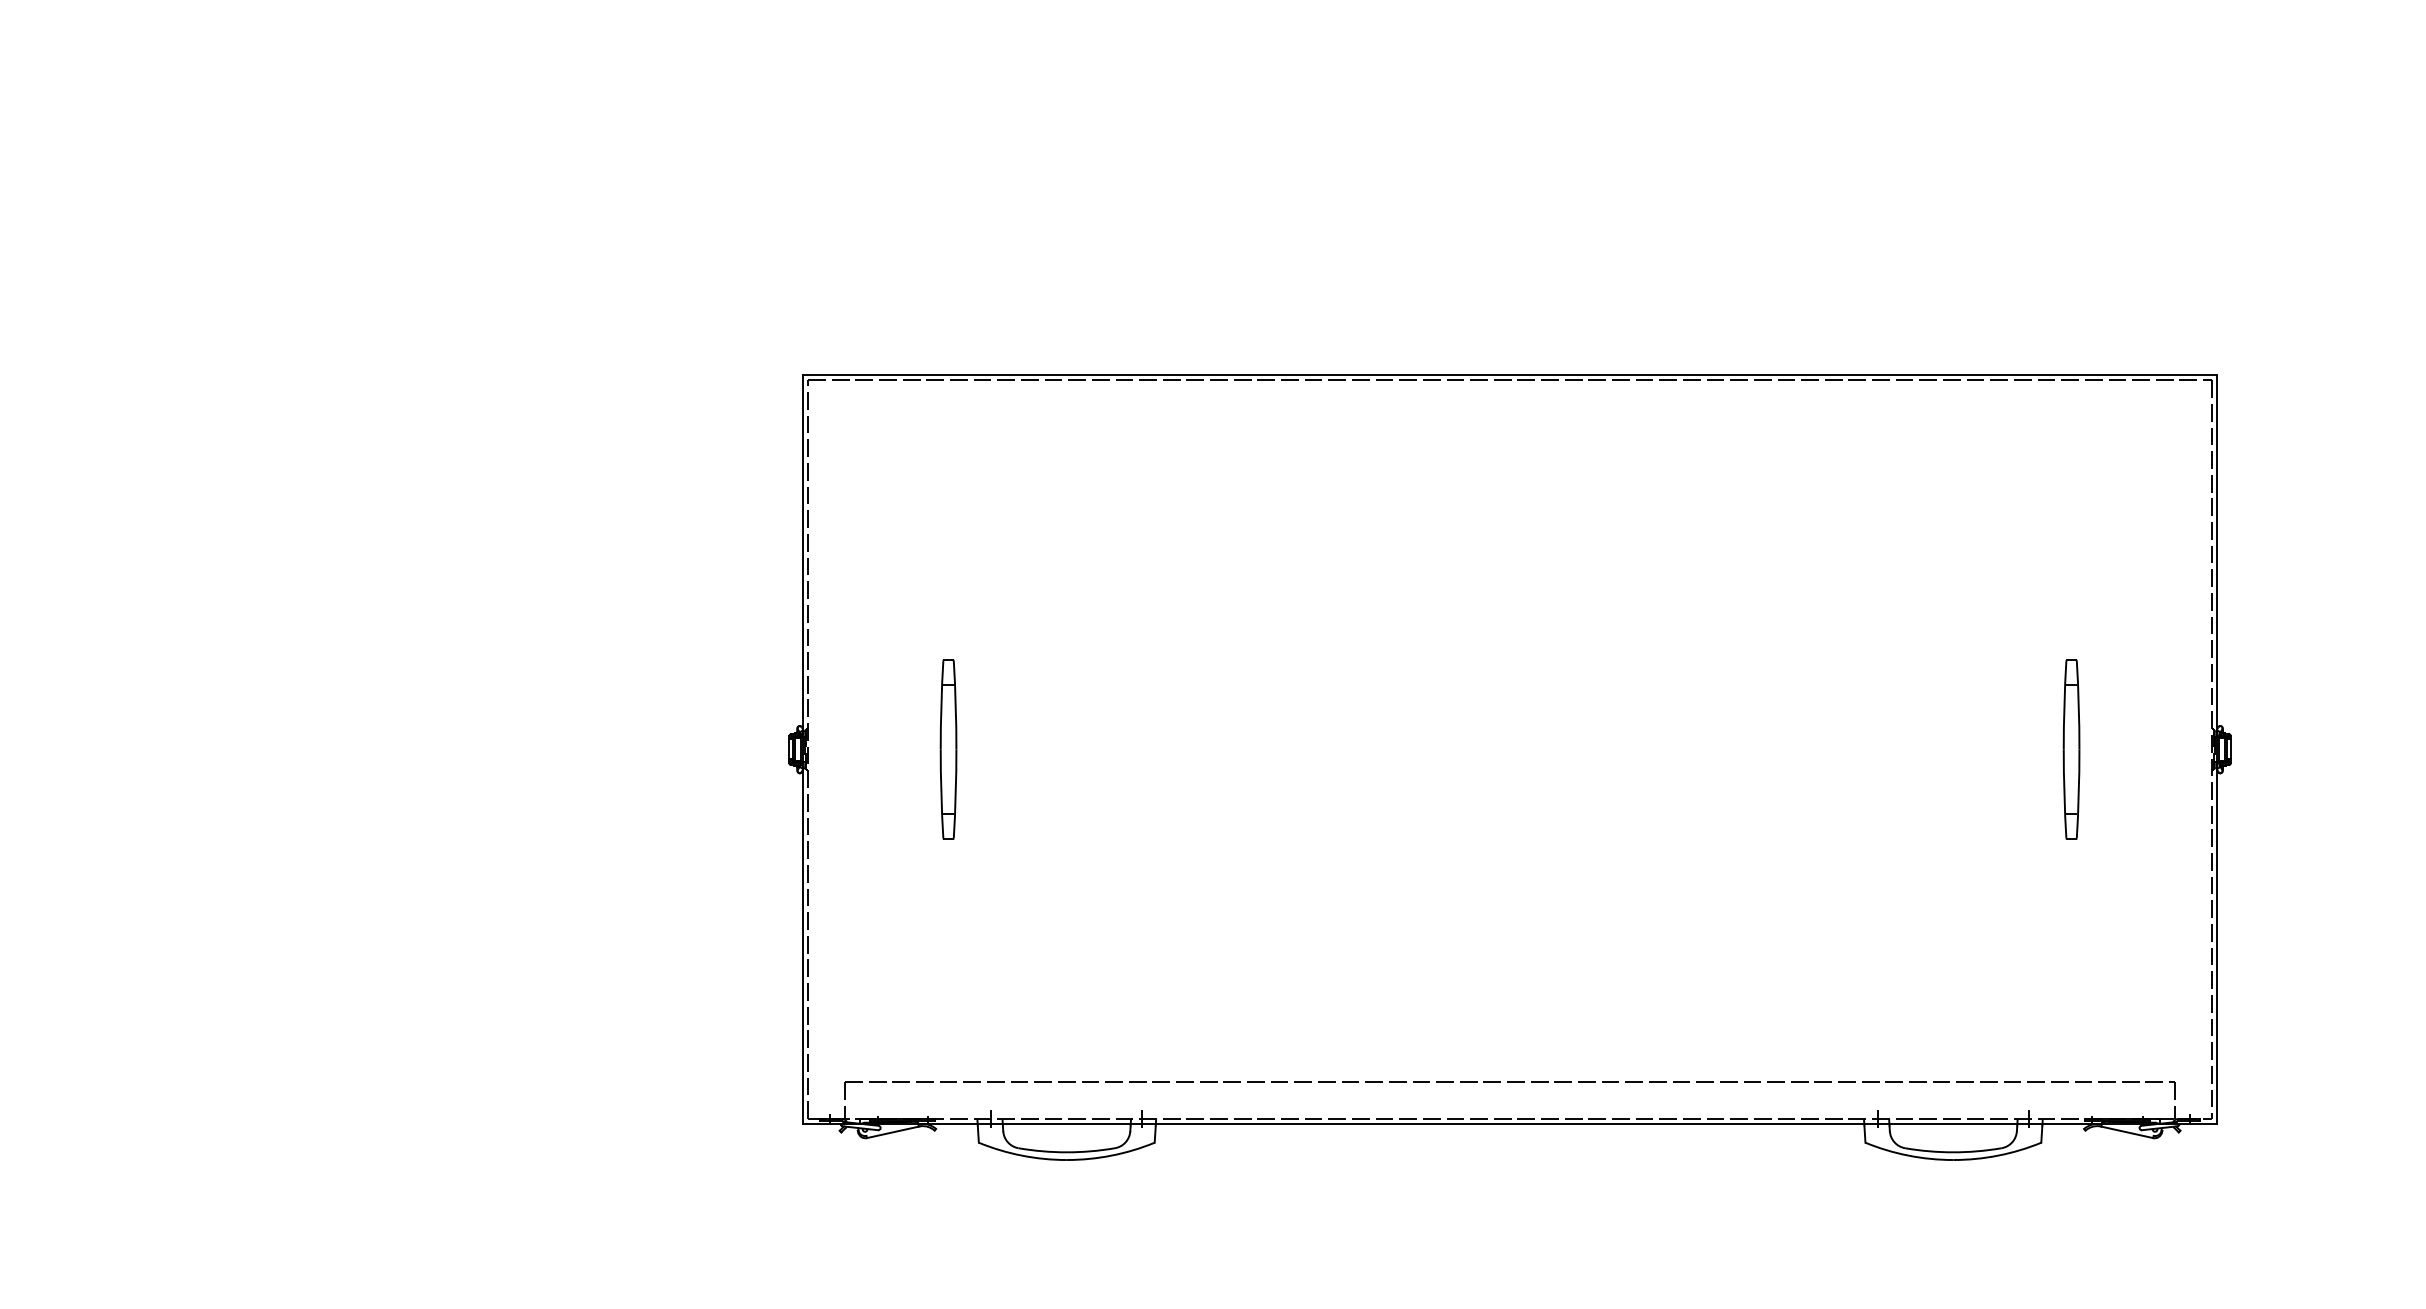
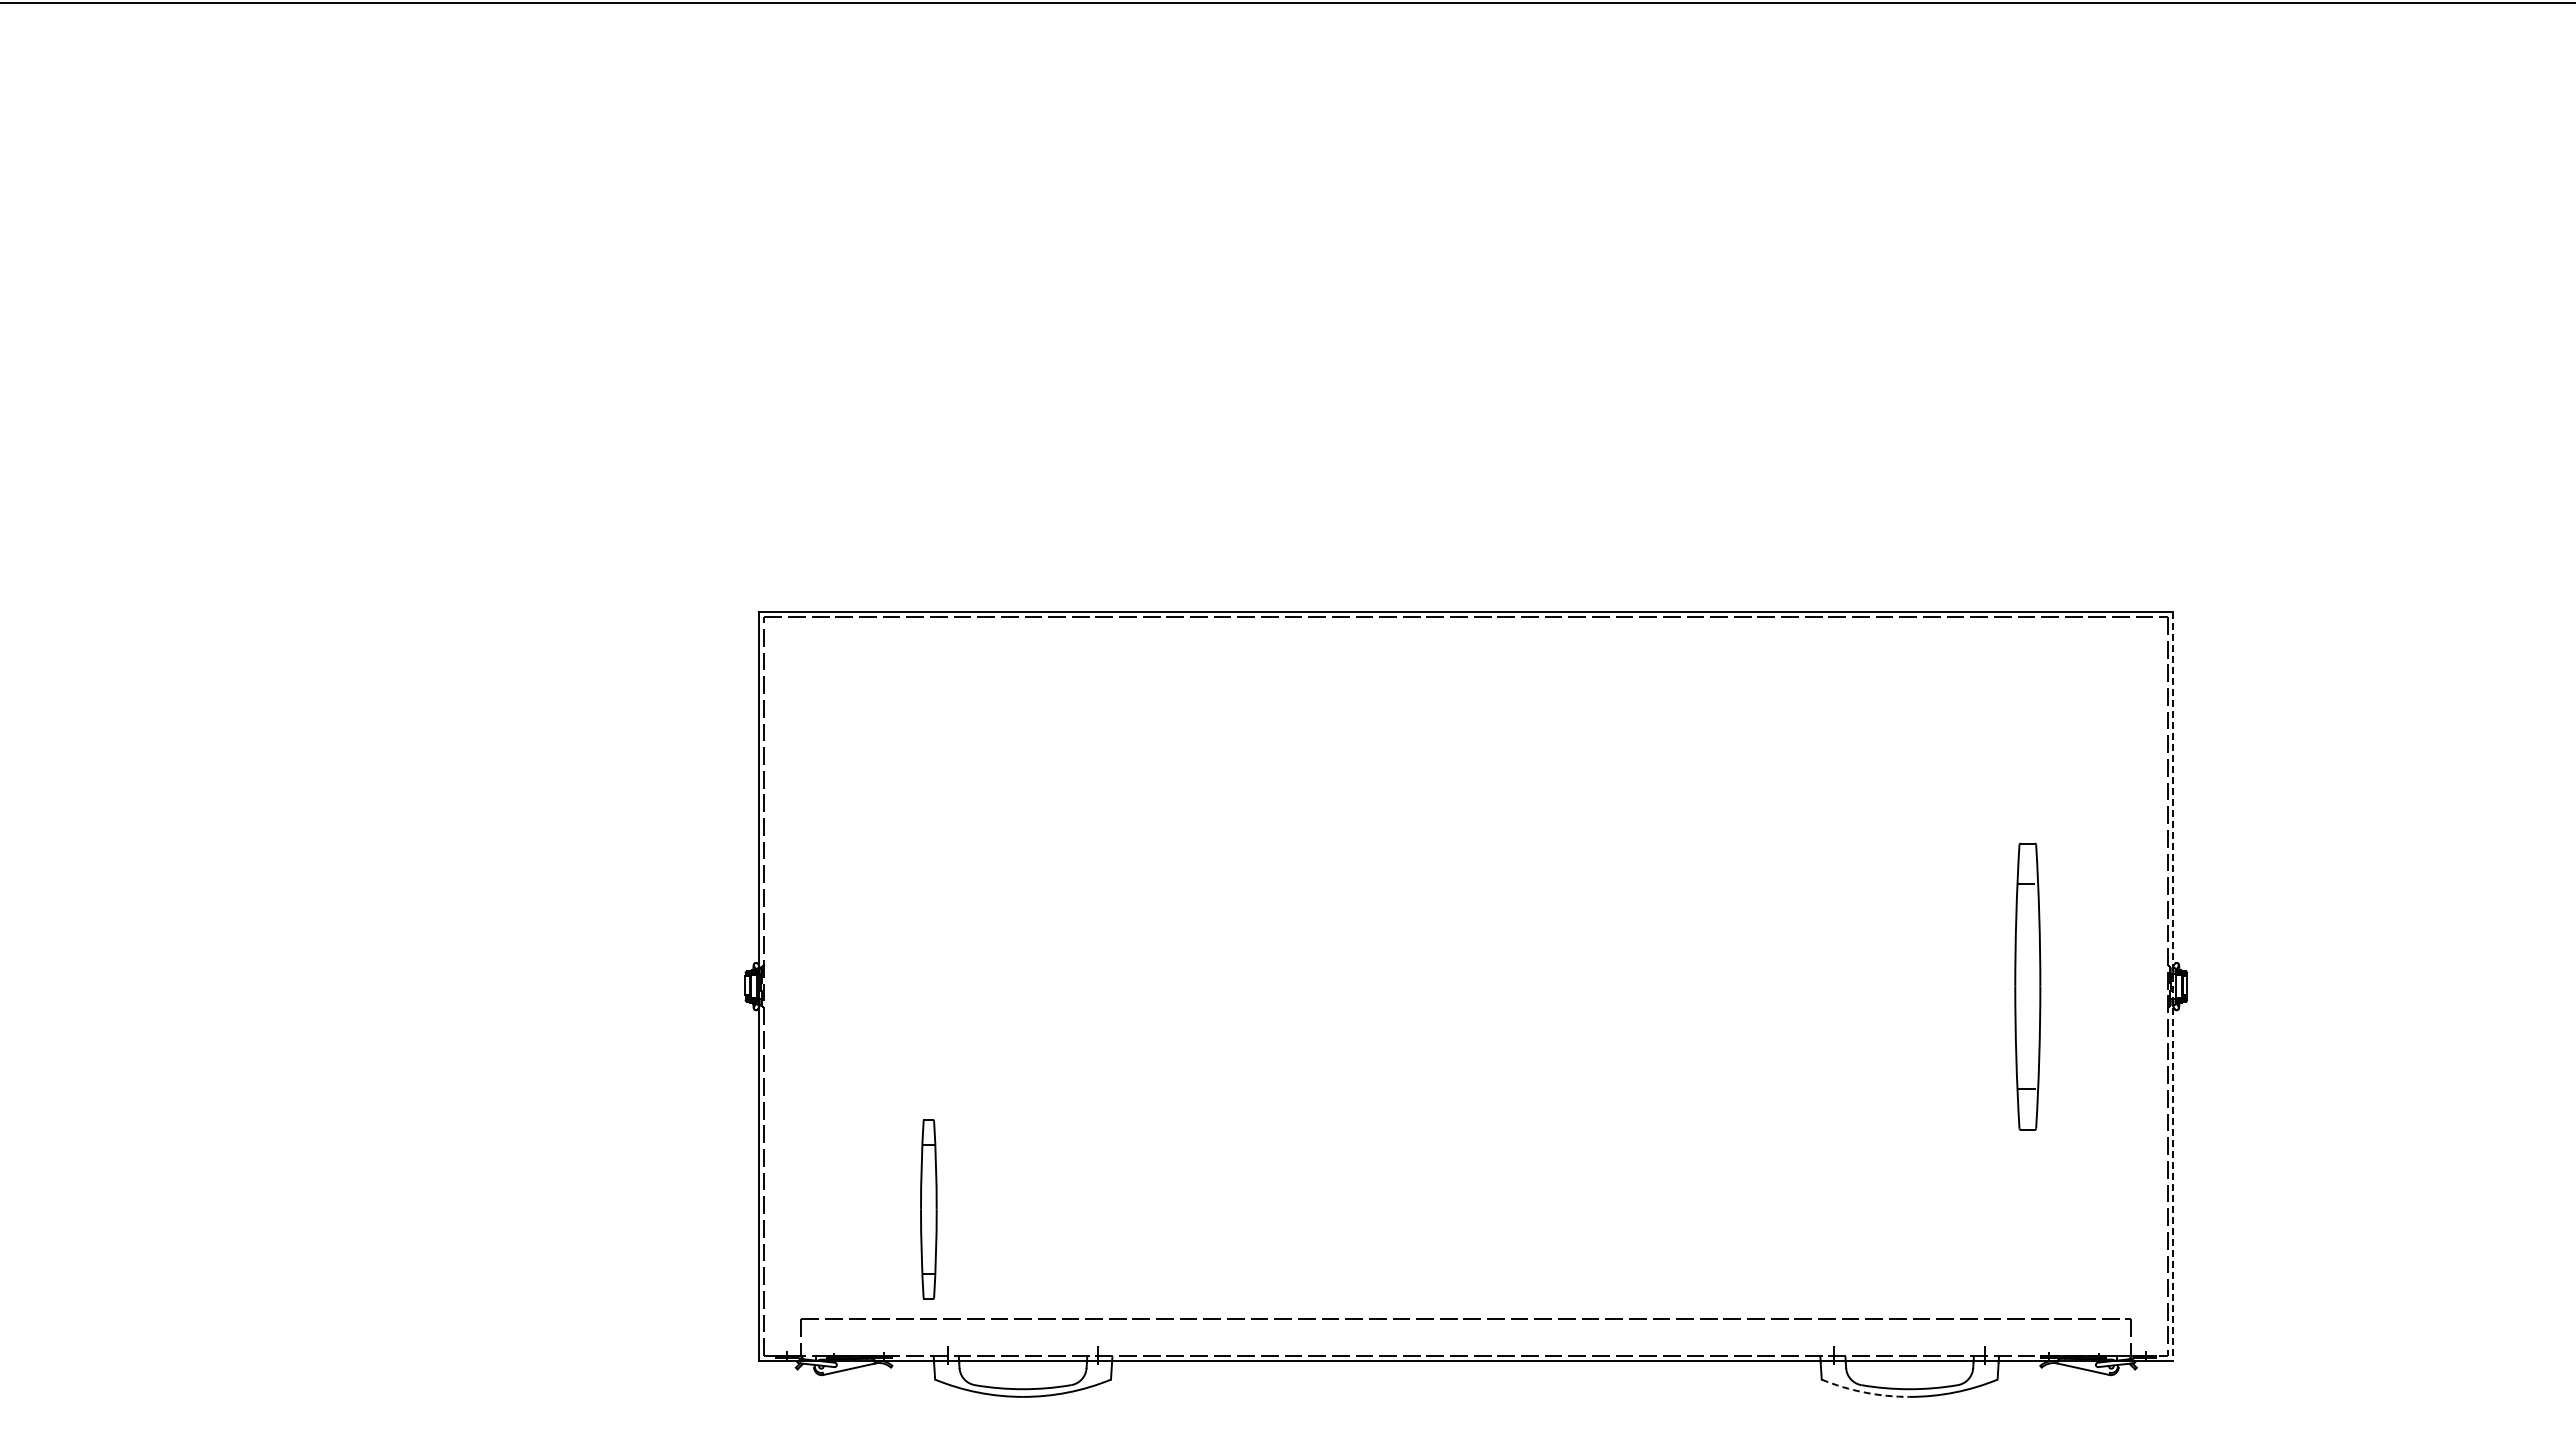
part: (948, 749) -> (928, 1209), moved
part: (2071, 749) -> (2027, 986), size x1.6
line: (2217, 749) -> (2173, 986), solid -> dashed
arc: (1908, 1155) -> (1864, 1392), solid -> dashed

